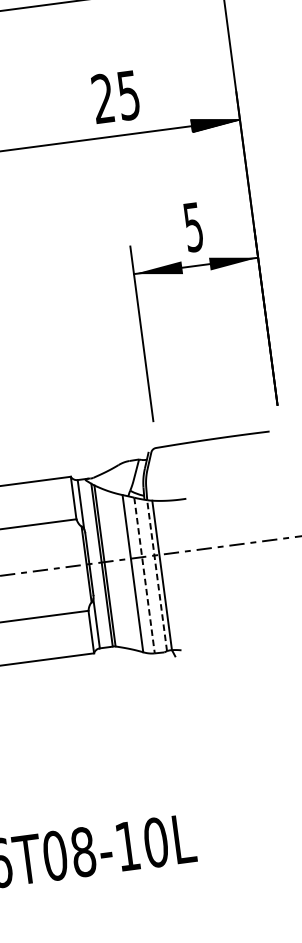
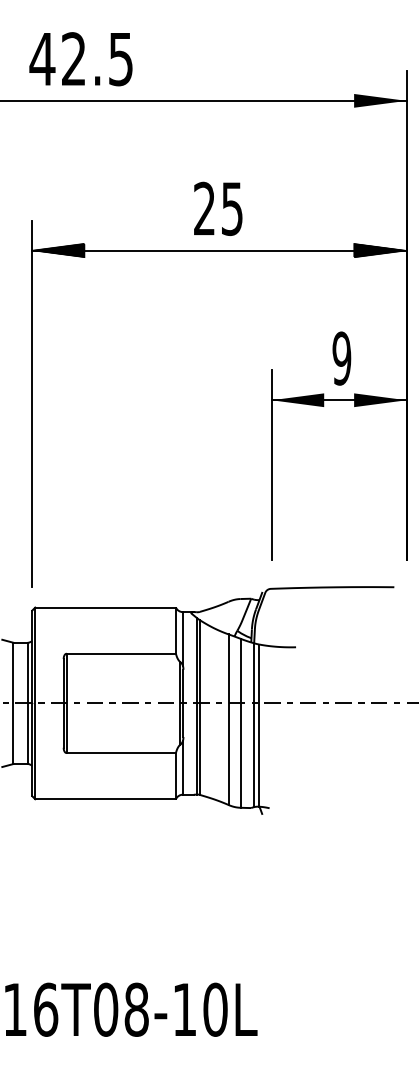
text: (116, 96) -> (218, 208), moved
text: (193, 227) -> (341, 358), 5 -> 9
line: (144, 575) -> (240, 723), dashed -> solid
line: (157, 575) -> (254, 725), dashed -> solid

